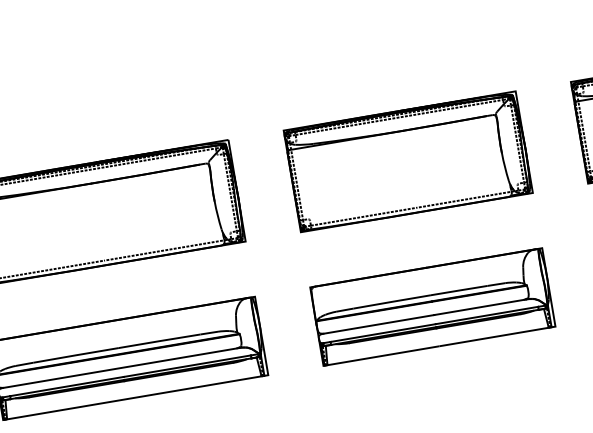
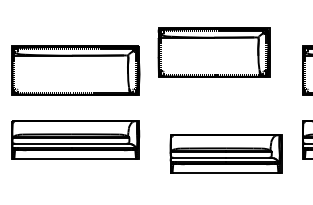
part: (406, 161) -> (213, 52), moved
part: (431, 306) -> (225, 153), moved

